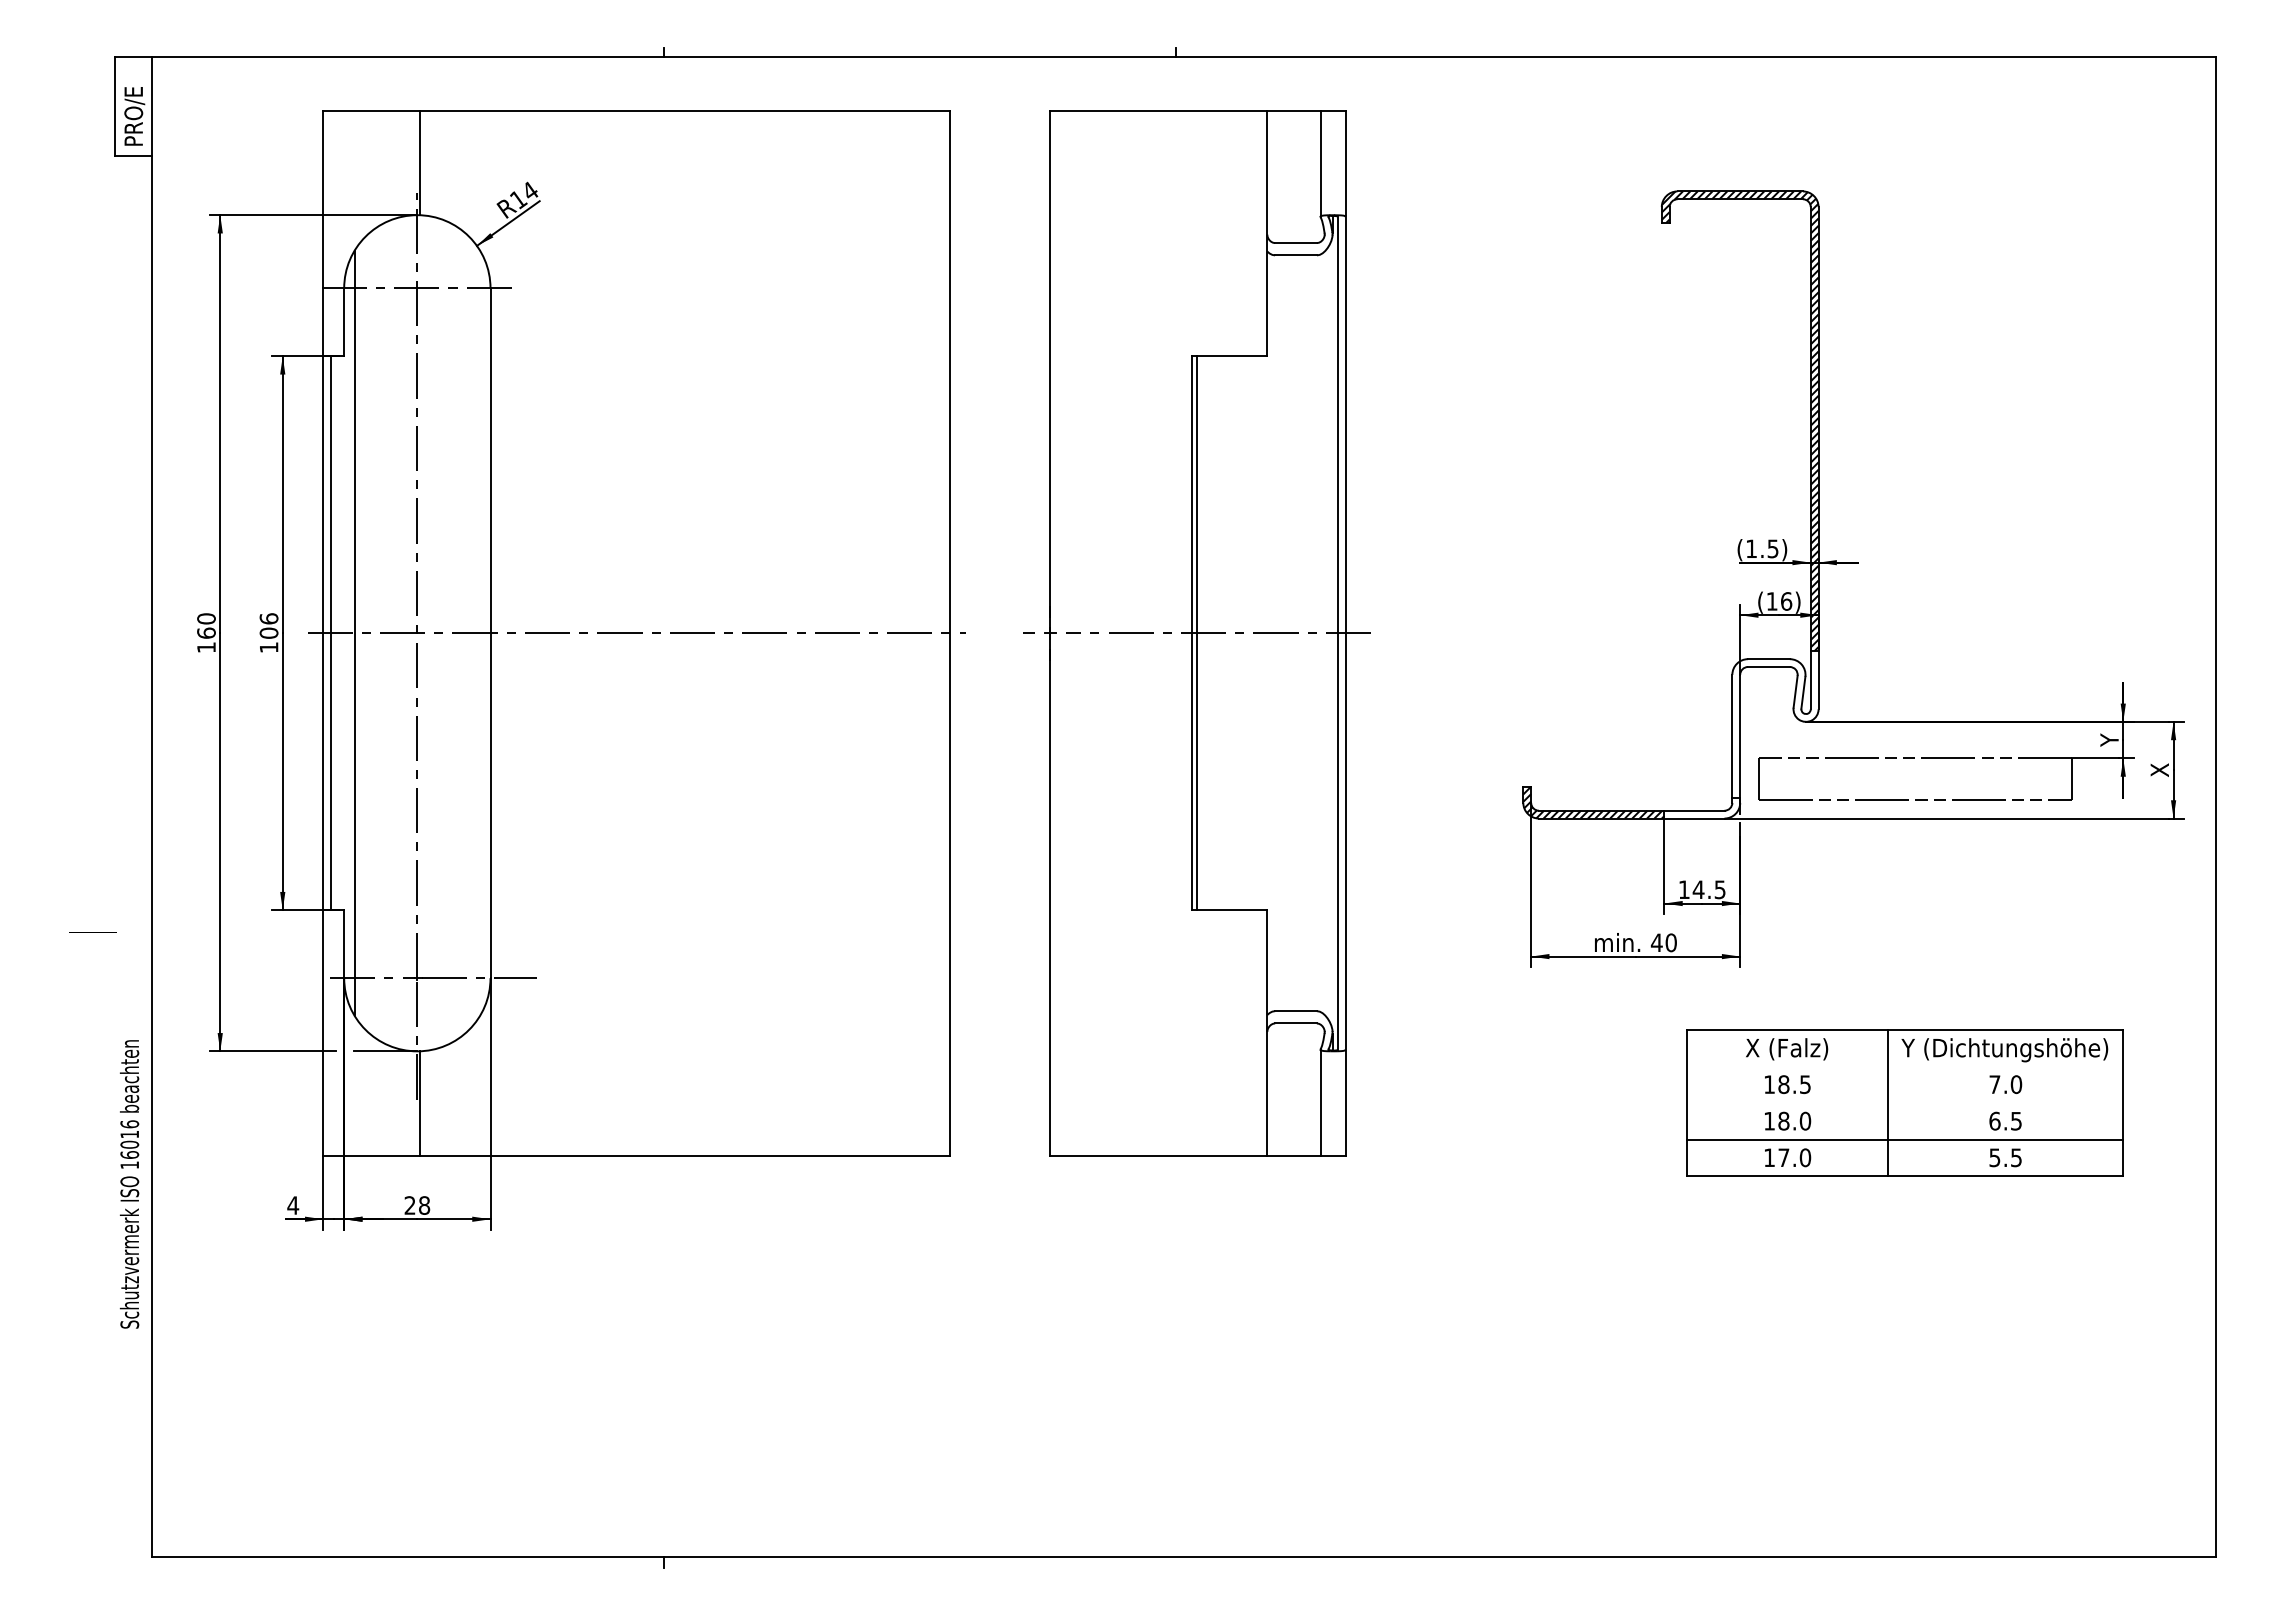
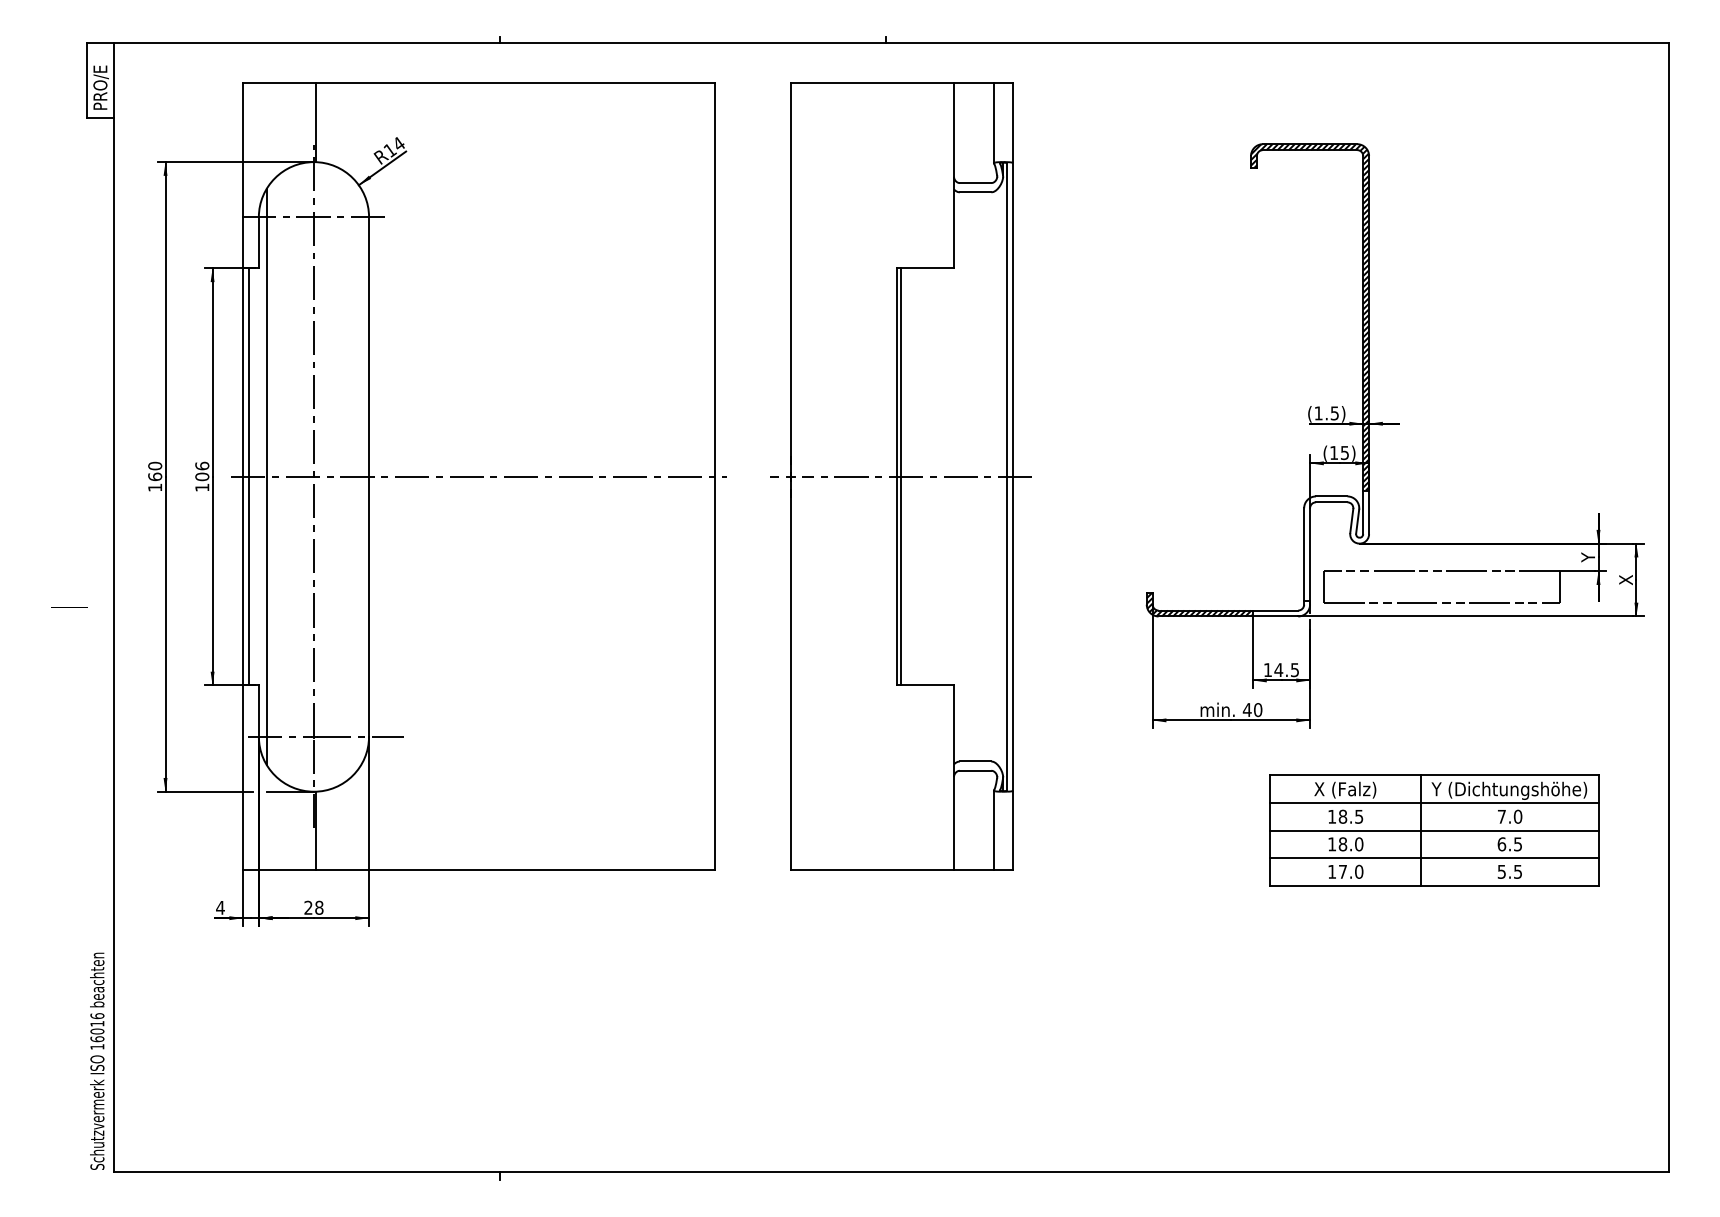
text: (1786, 601) -> (1344, 453), (16) -> (15)
line: (92, 932) -> (69, 607), moved
line: (1904, 1066) -> (1433, 803), added
line: (1904, 1102) -> (1433, 830), added
text: (129, 1184) -> (97, 1061), moved

